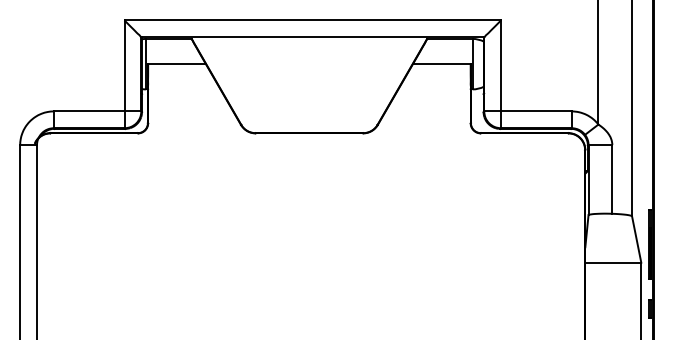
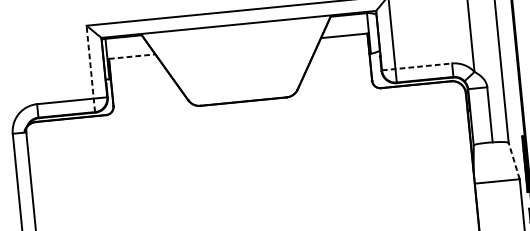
line: (177, 64) -> (132, 56), solid -> dashed
line: (124, 74) -> (90, 69), solid -> dashed
line: (528, 111) -> (417, 66), solid -> dashed
line: (636, 239) -> (514, 161), solid -> dashed

